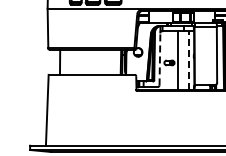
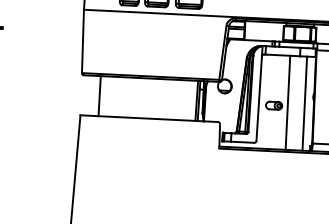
line: (159, 58) -> (258, 97), dashed -> solid
line: (188, 60) -> (304, 103), dashed -> solid

